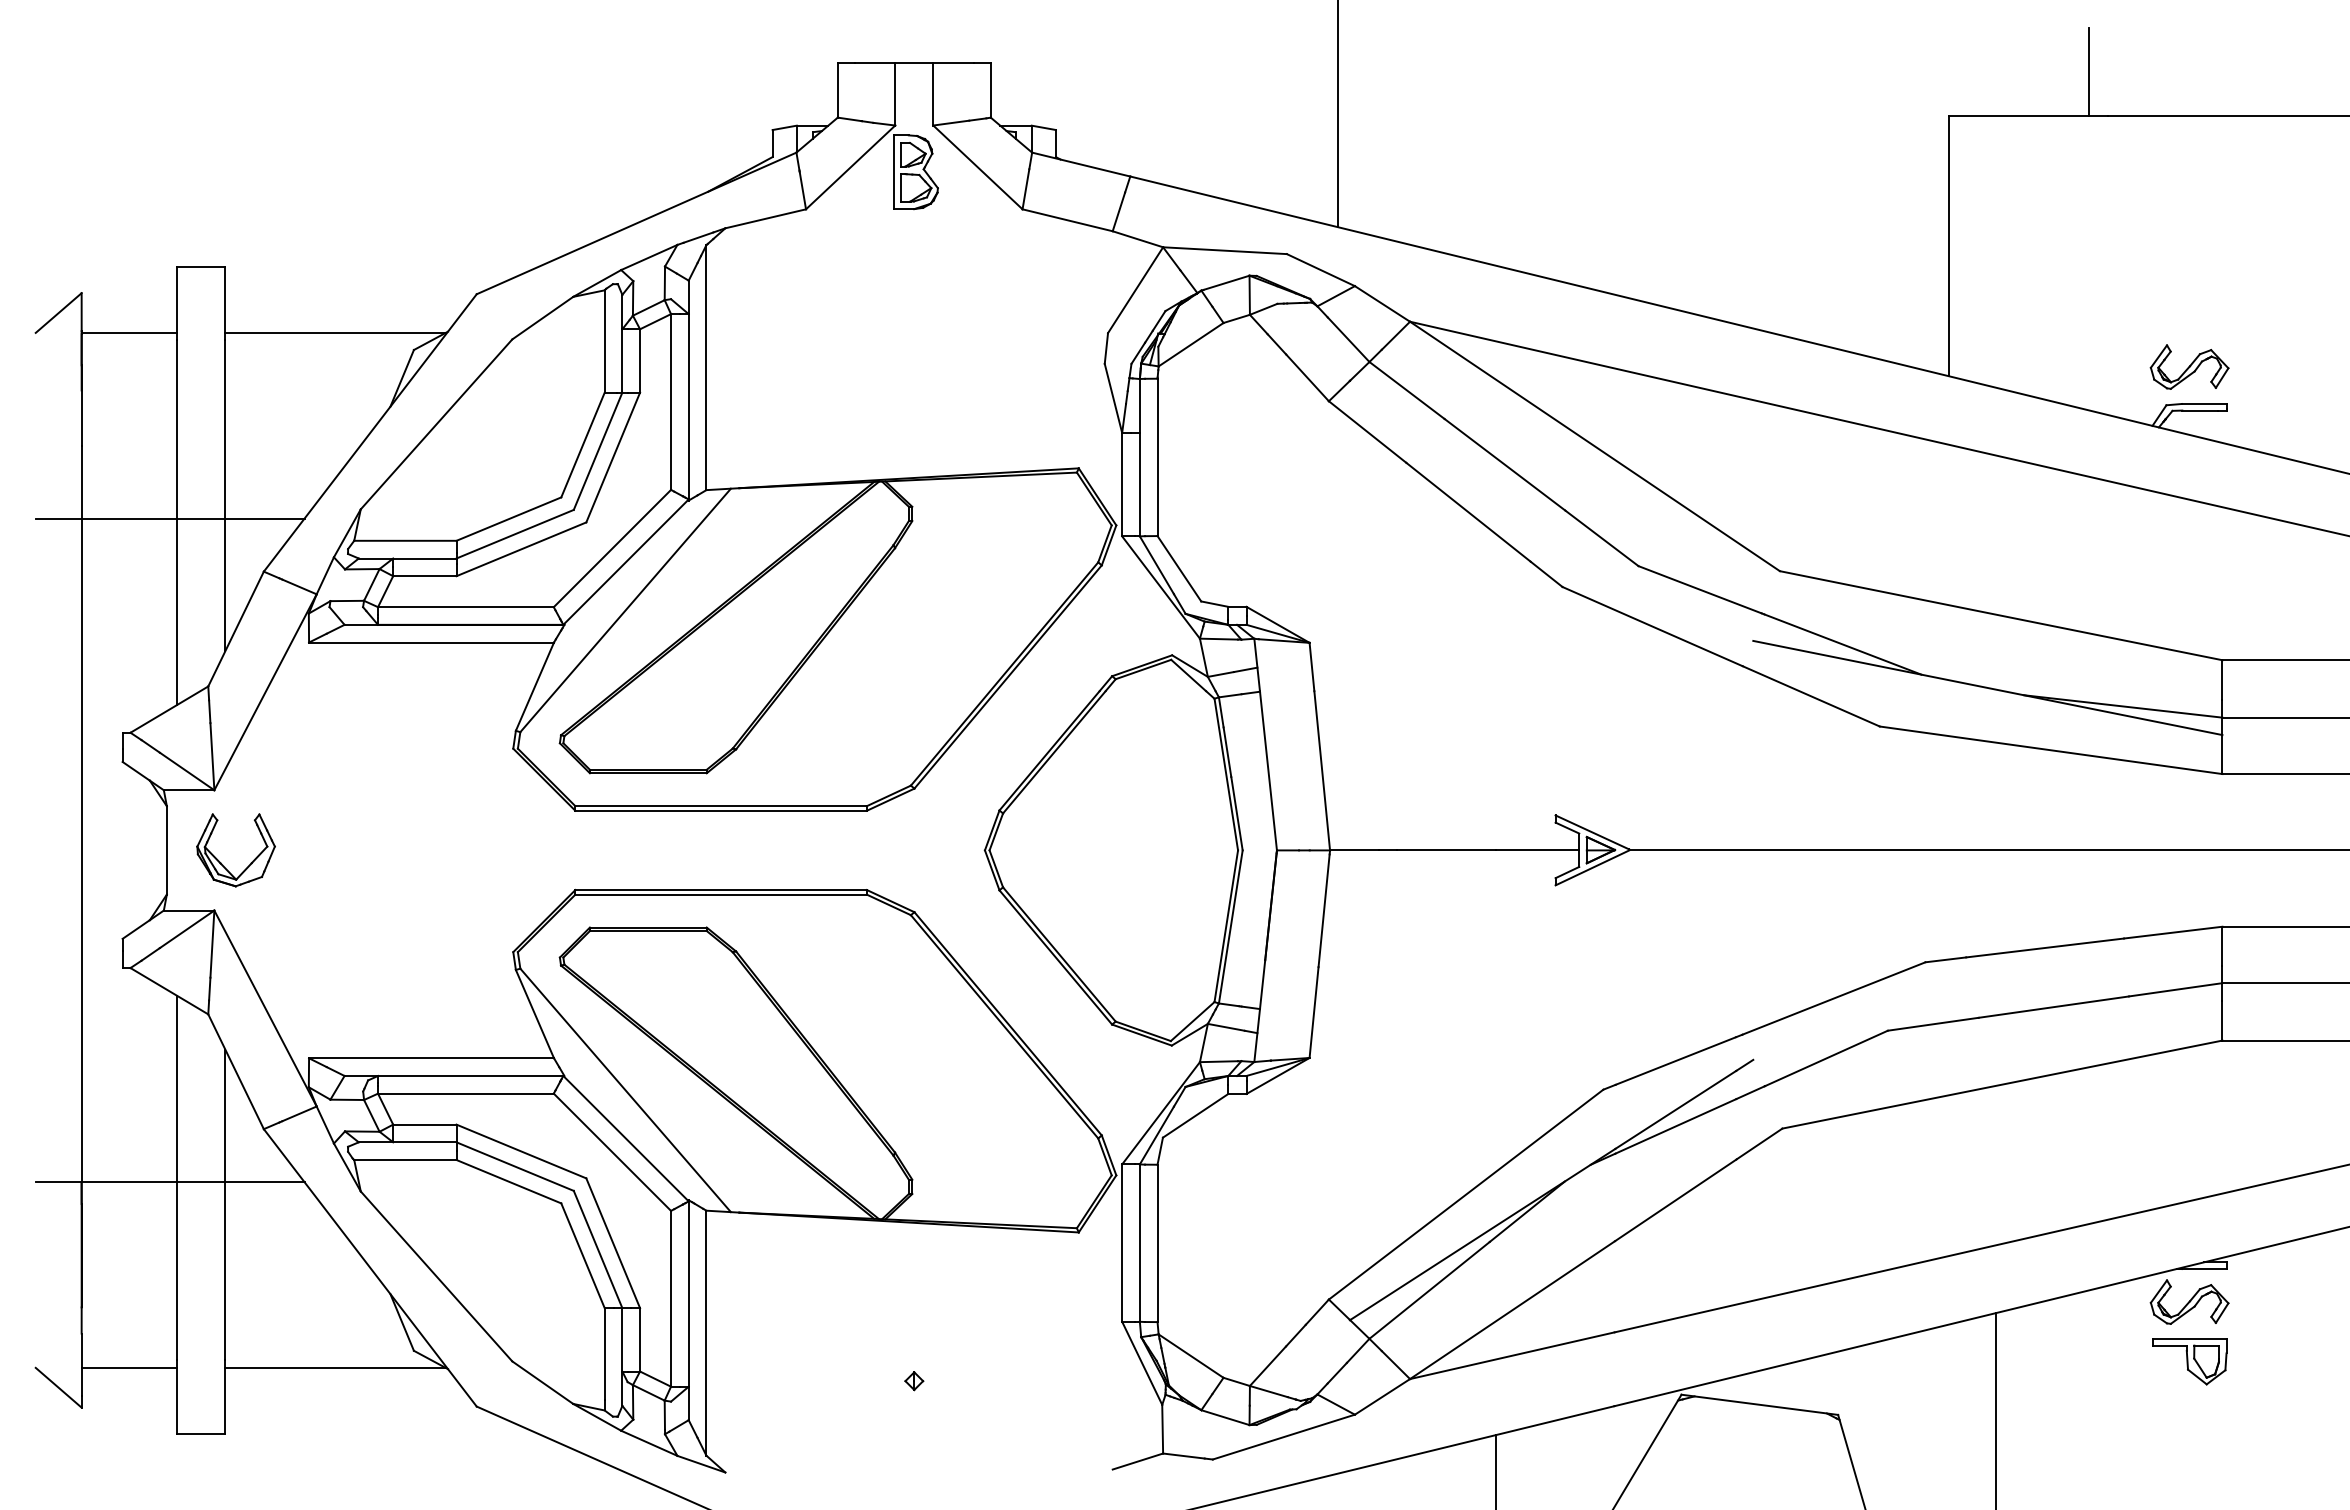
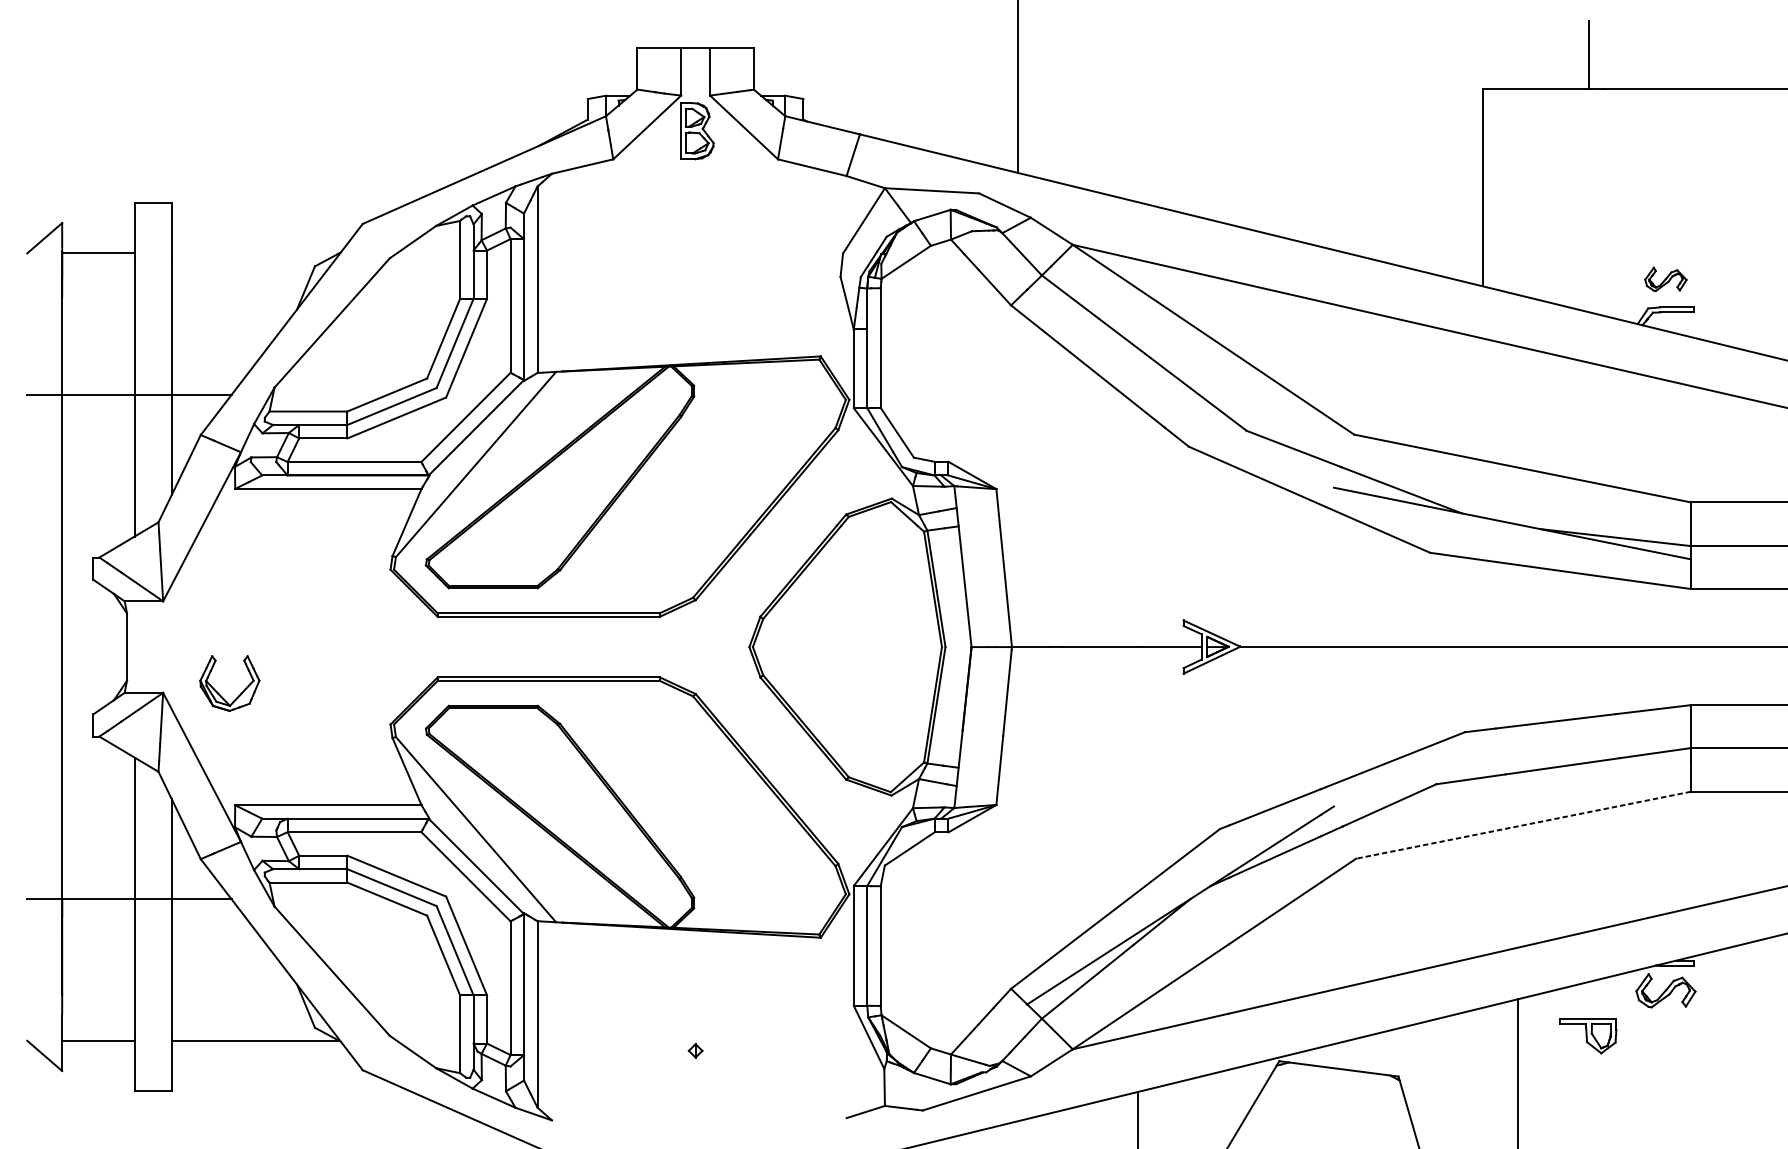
line: (335, 332) -> (255, 253), removed
part: (2189, 366) -> (1665, 278), size x0.7
part: (222, 863) -> (219, 693), moved
line: (2001, 1084) -> (1522, 825), solid -> dashed
part: (2189, 1361) -> (1588, 1035), moved

